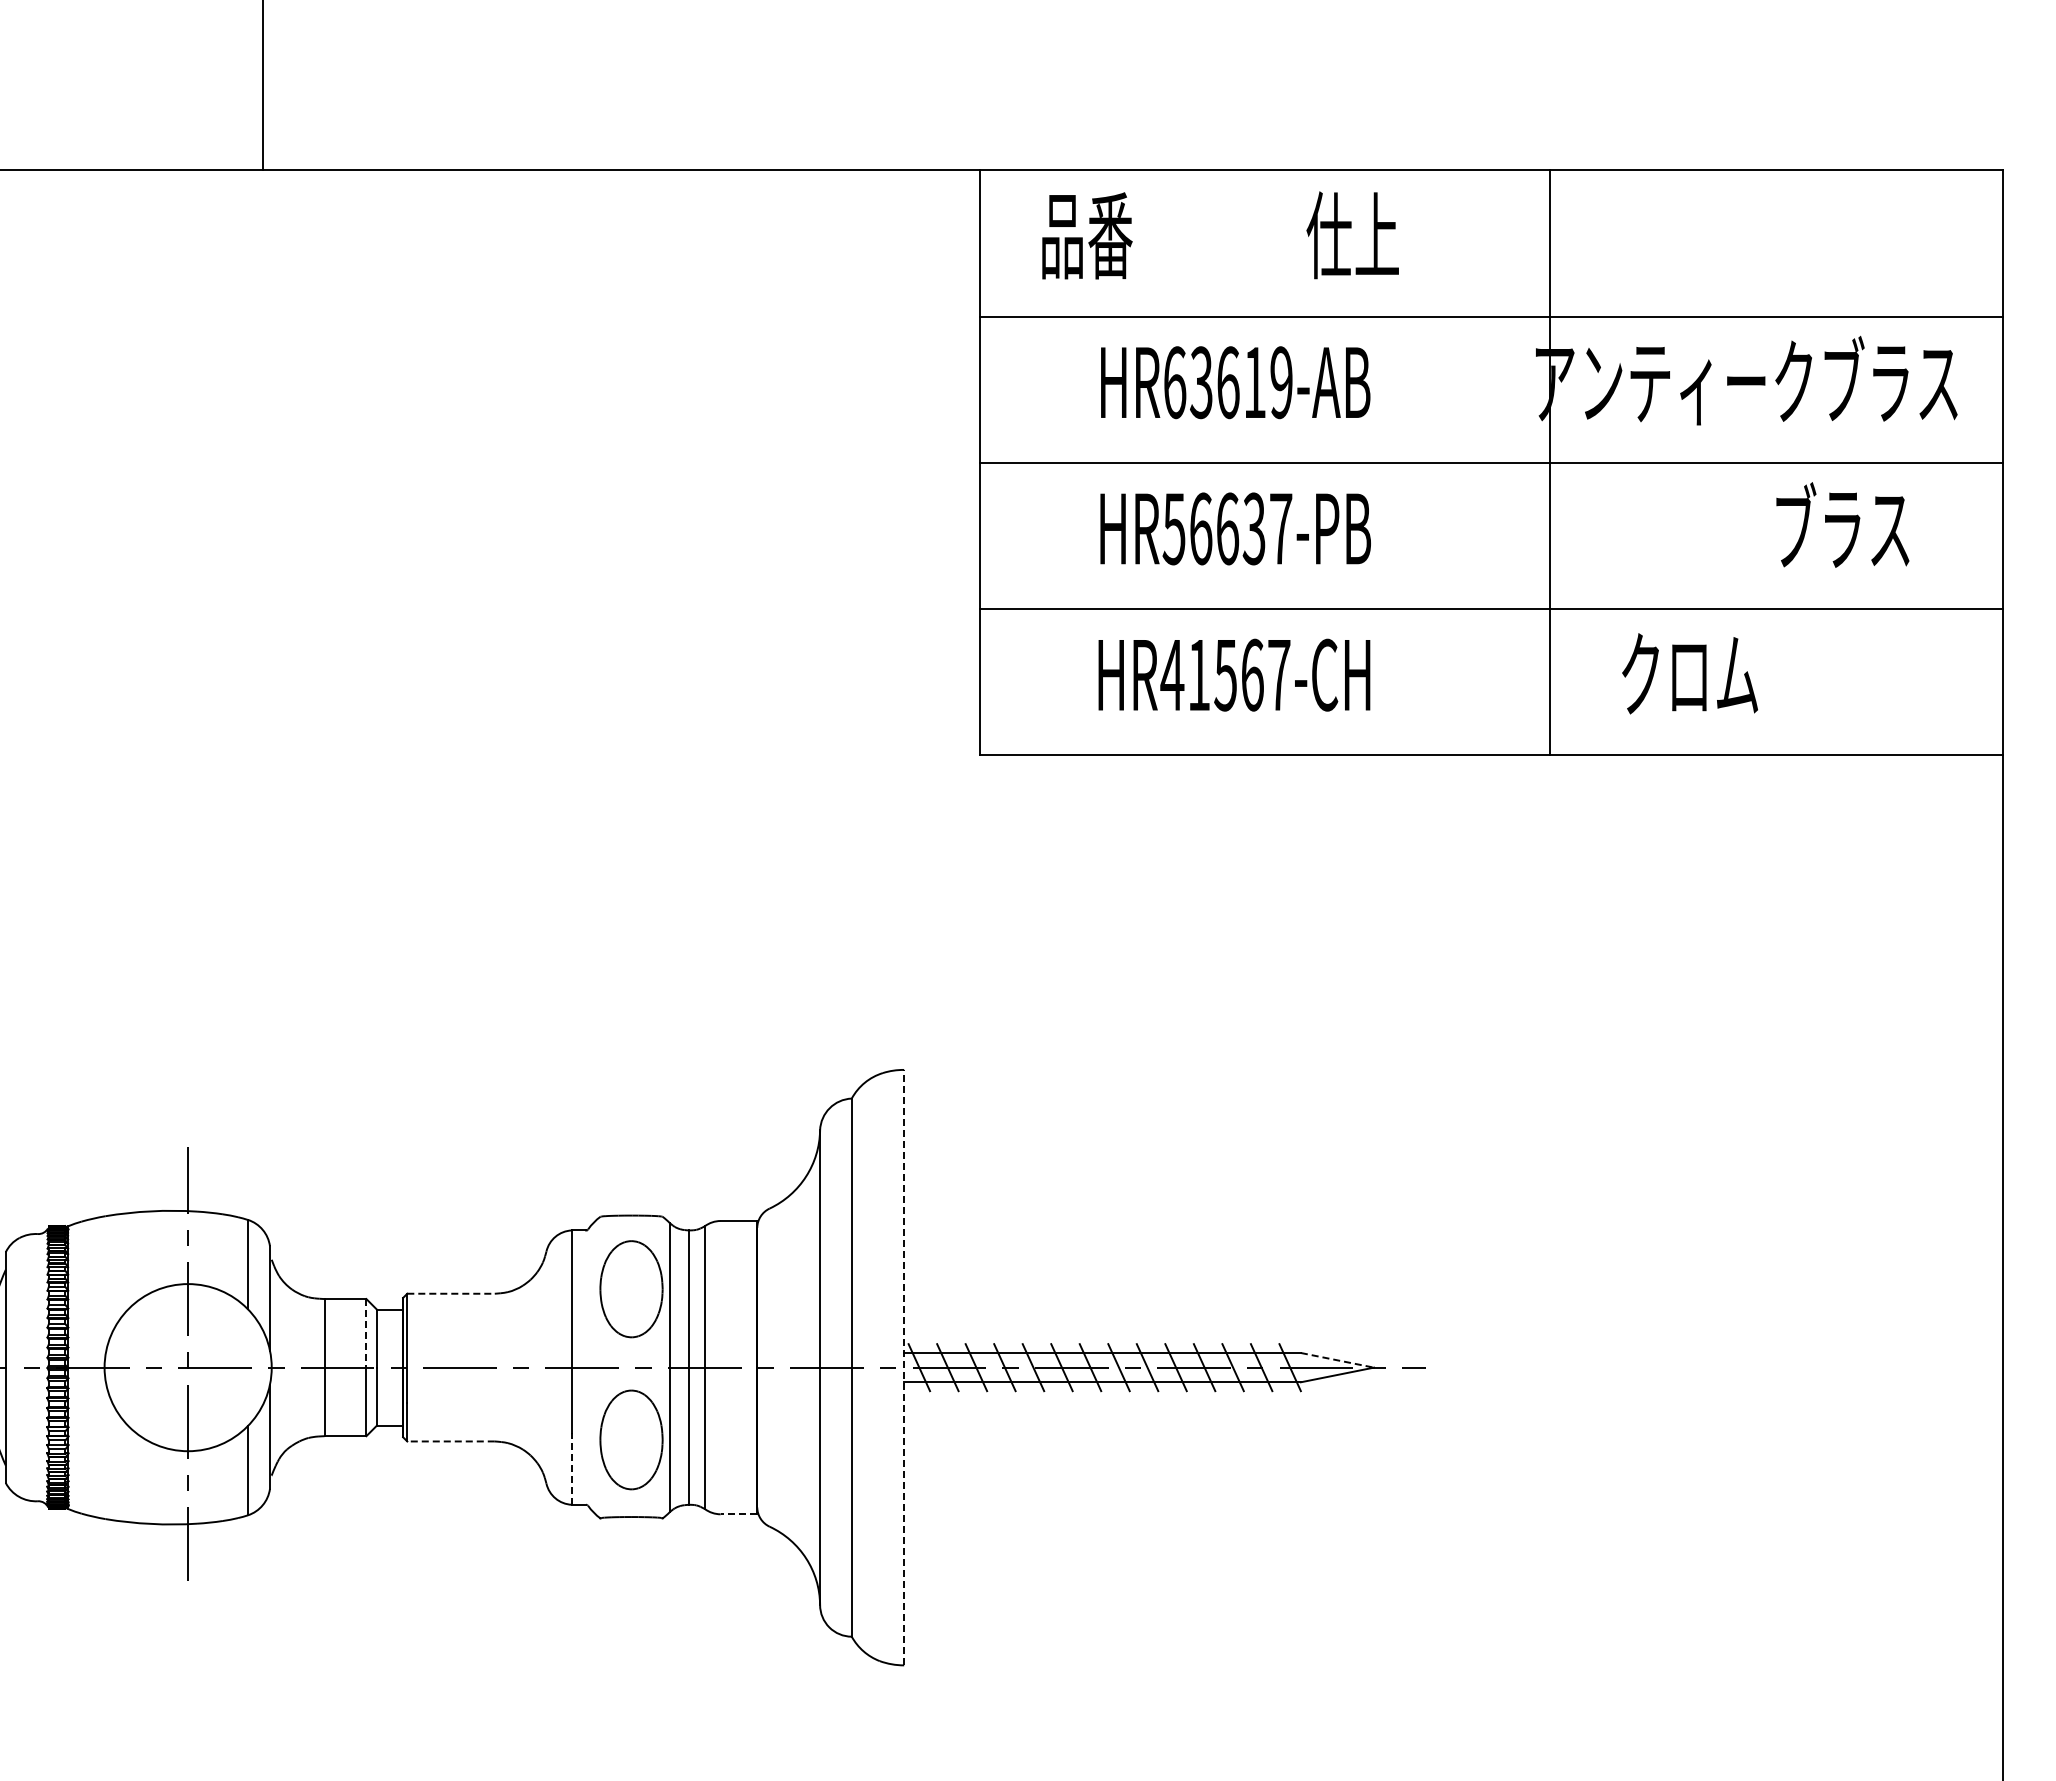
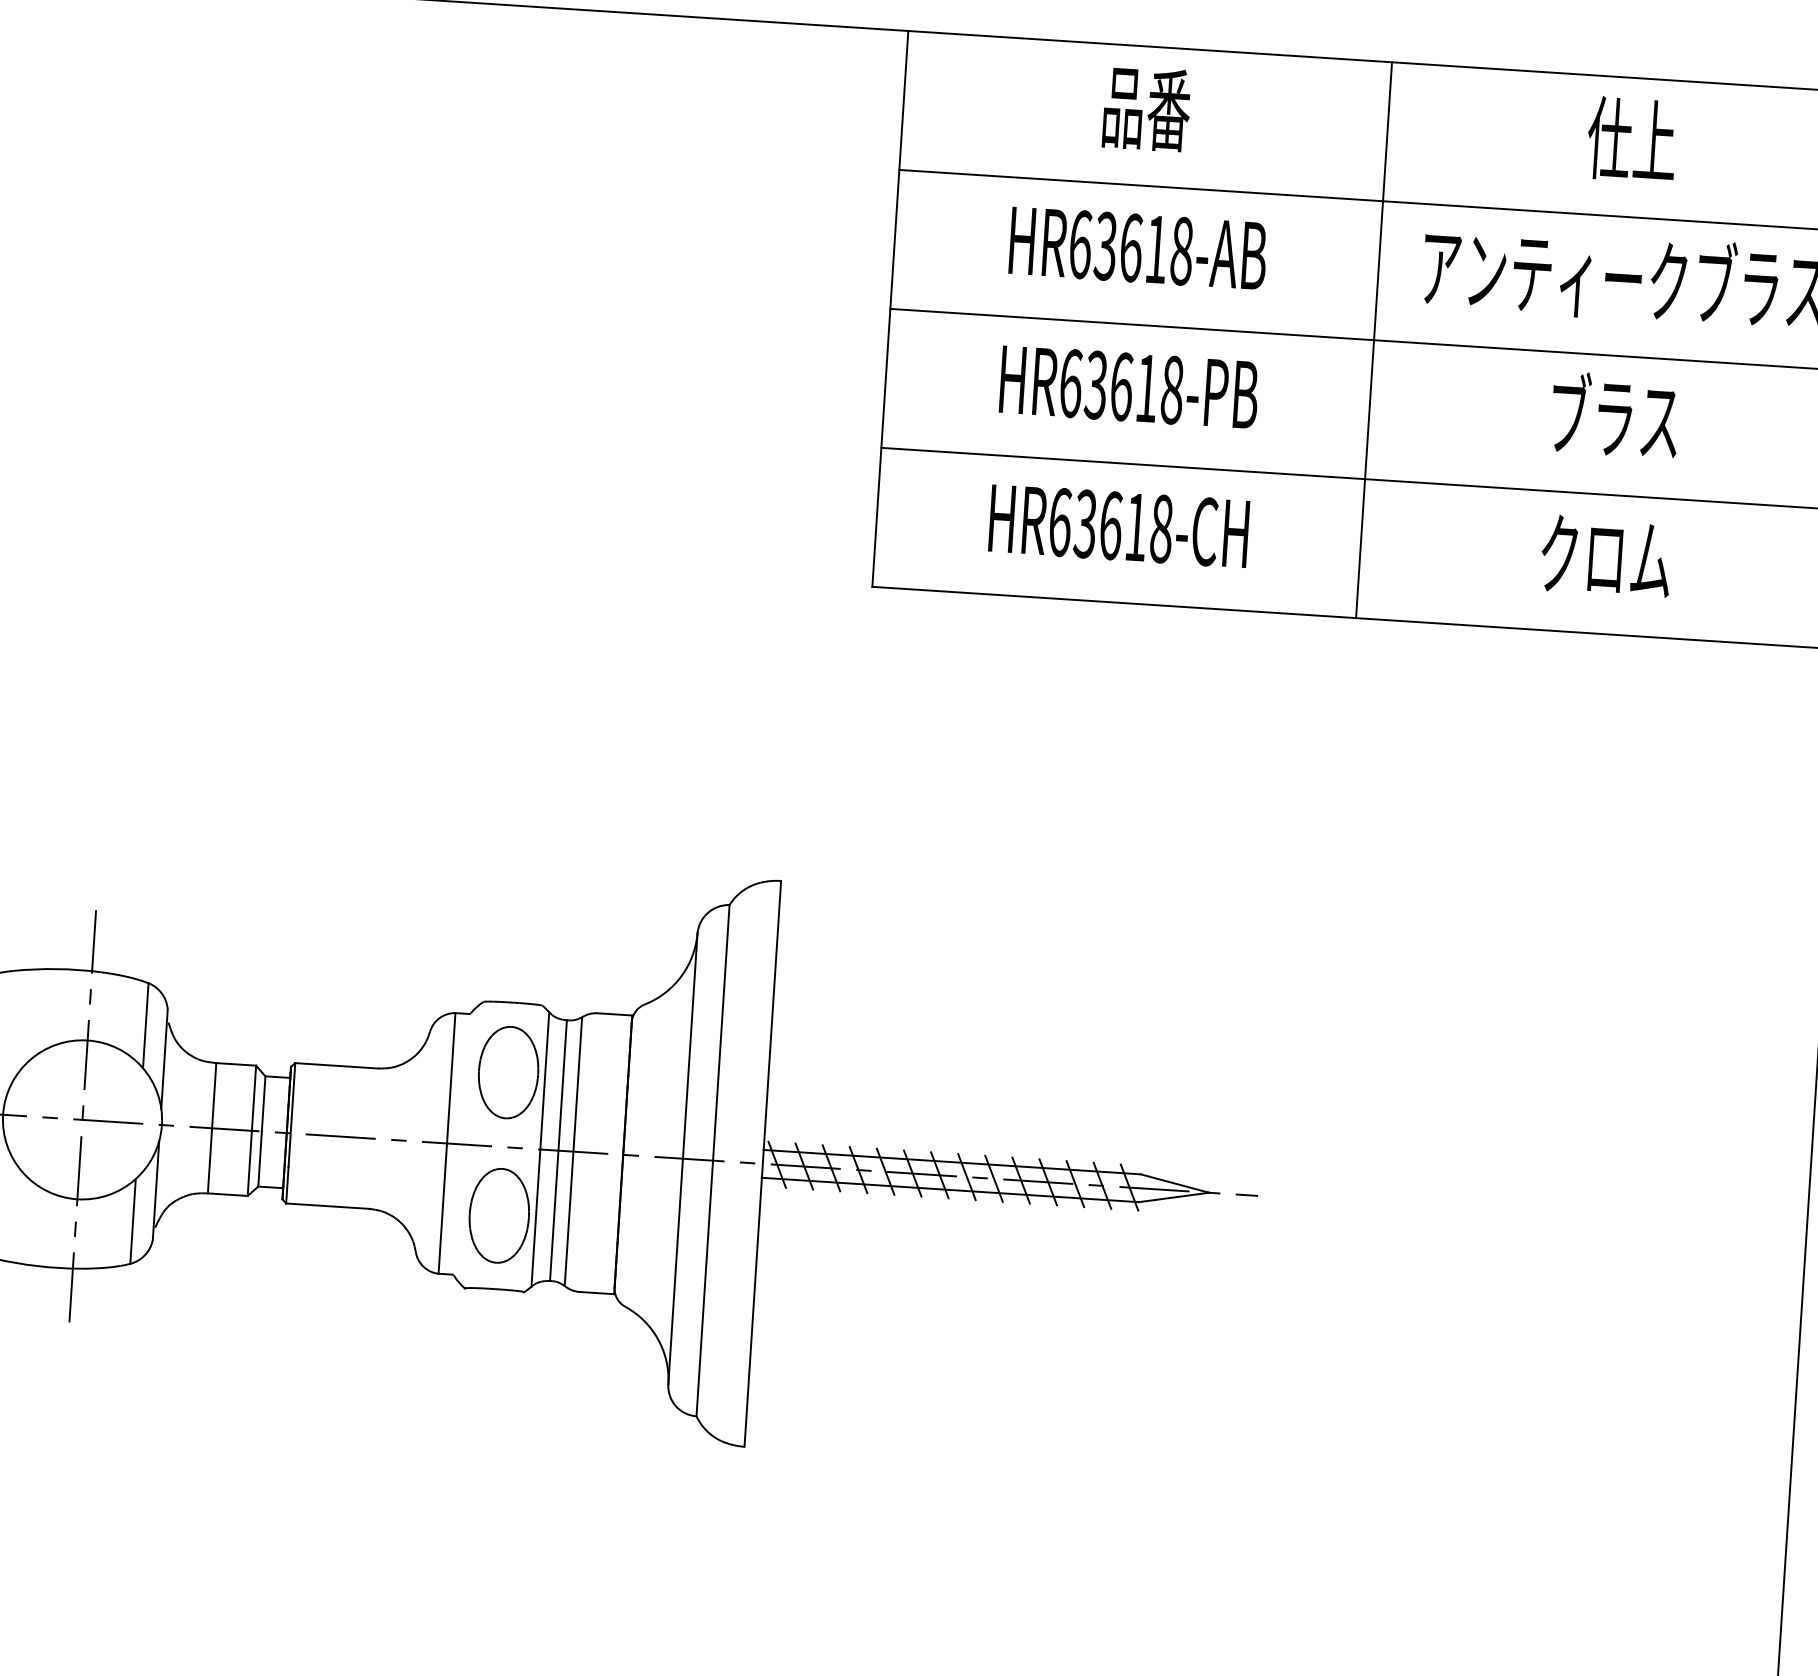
text: (1087, 235) -> (1147, 108), moved
text: (1352, 235) -> (1631, 139), moved
text: (1281, 382) -> (1181, 251), HR63619-AB -> HR63618-AB
line: (1549, 462) -> (1373, 339), moved
text: (1842, 524) -> (1614, 414), moved
text: (1227, 528) -> (1121, 386), HR56637-PB -> HR63618-PB
text: (1689, 673) -> (1605, 556), moved
text: (1225, 674) -> (1110, 525), HR41567-CH -> HR63618-CH
line: (451, 1293) -> (337, 1065), dashed -> solid
line: (366, 1333) -> (254, 1098), dashed -> solid
line: (1337, 1360) -> (1174, 1183), dashed -> solid
line: (904, 1367) -> (763, 1163), dashed -> solid
line: (451, 1441) -> (328, 1206), dashed -> solid
line: (571, 1469) -> (440, 1240), dashed -> solid
line: (738, 1514) -> (596, 1293), dashed -> solid

